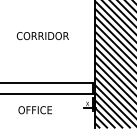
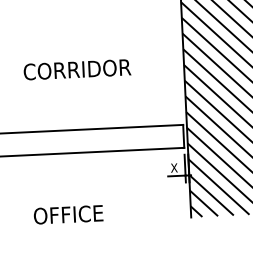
text: (42, 36) -> (76, 70), moved
text: (34, 110) -> (66, 215), moved

